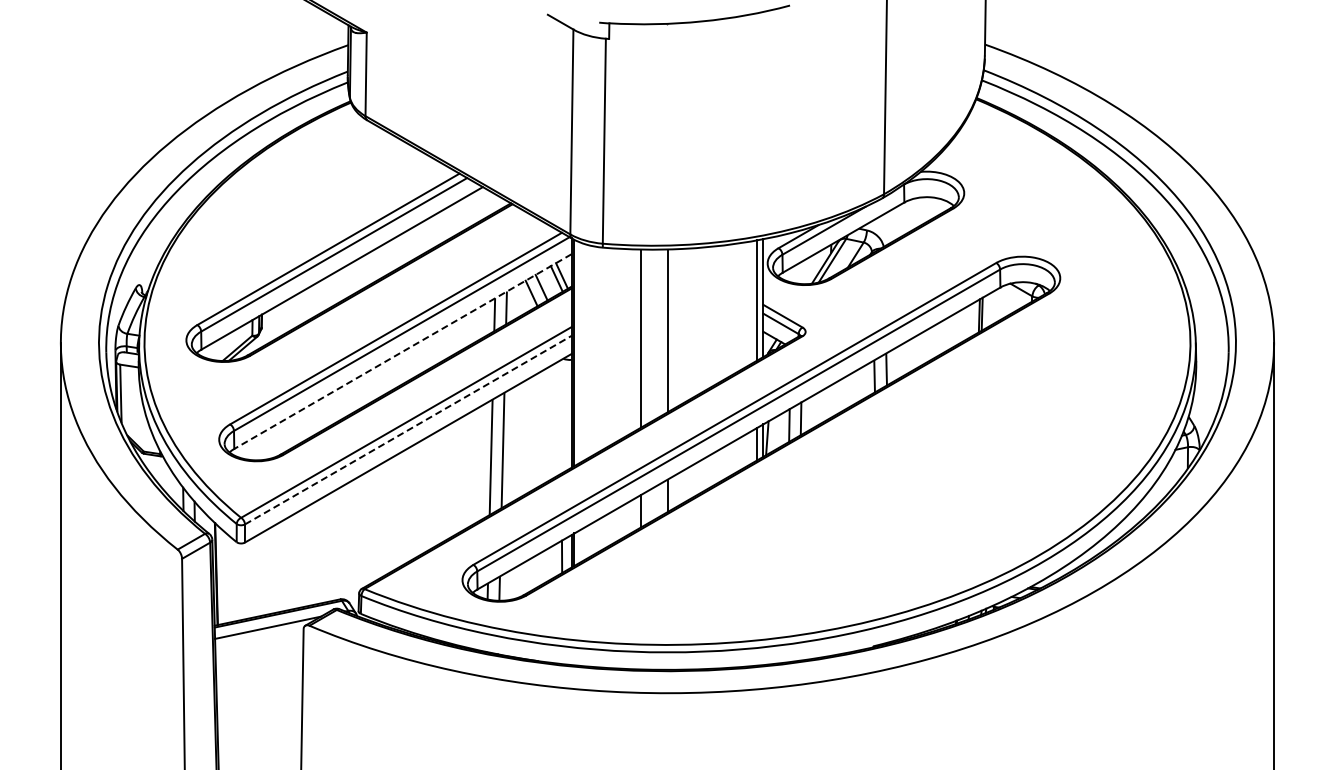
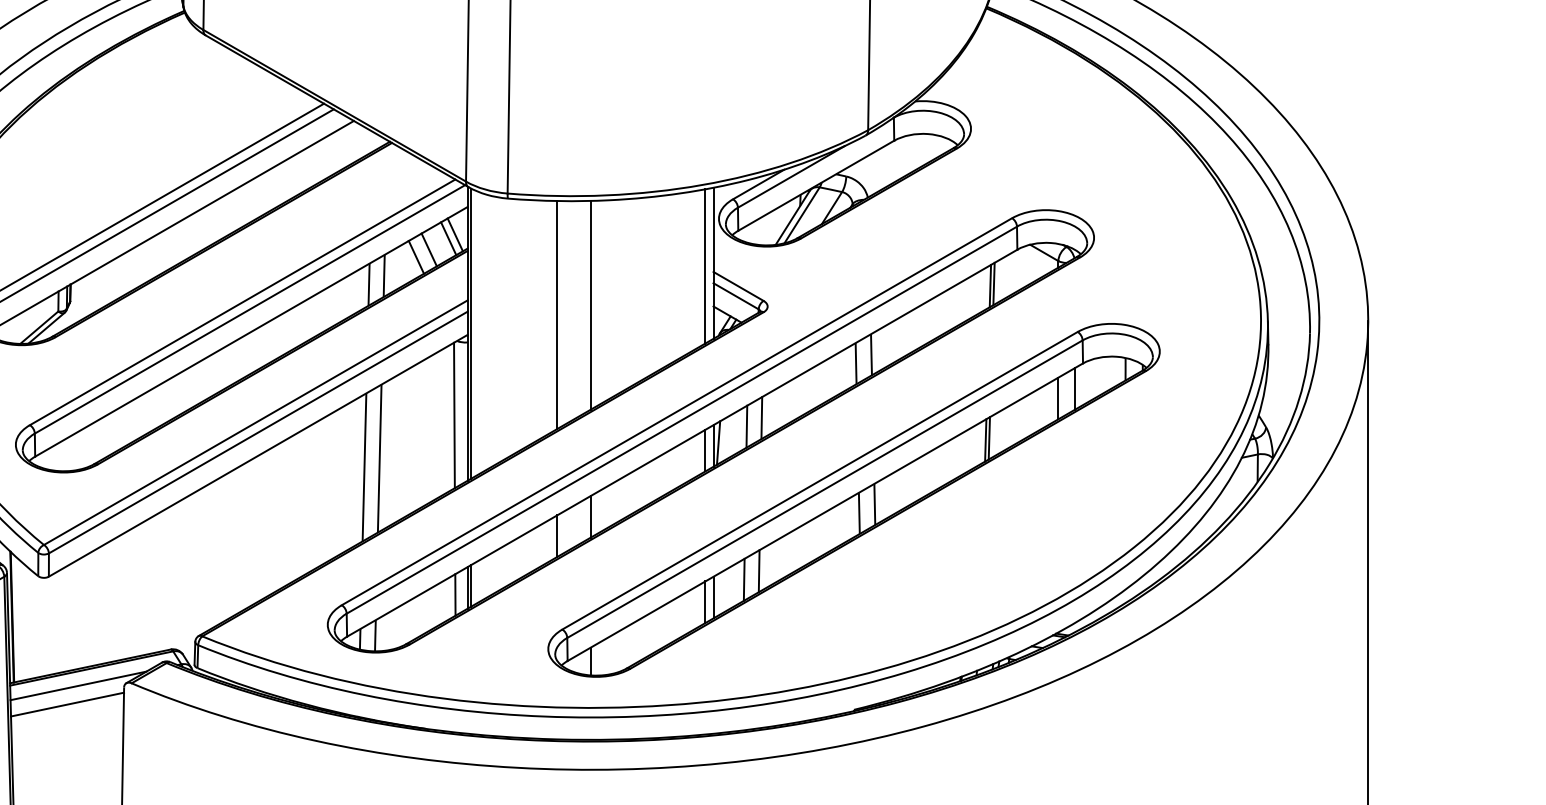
line: (402, 351) -> (250, 331), dashed -> solid
line: (561, 416) -> (454, 415), added
line: (408, 430) -> (258, 432), dashed -> solid
part: (872, 482) -> (853, 499), added
line: (259, 642) -> (67, 704), added

